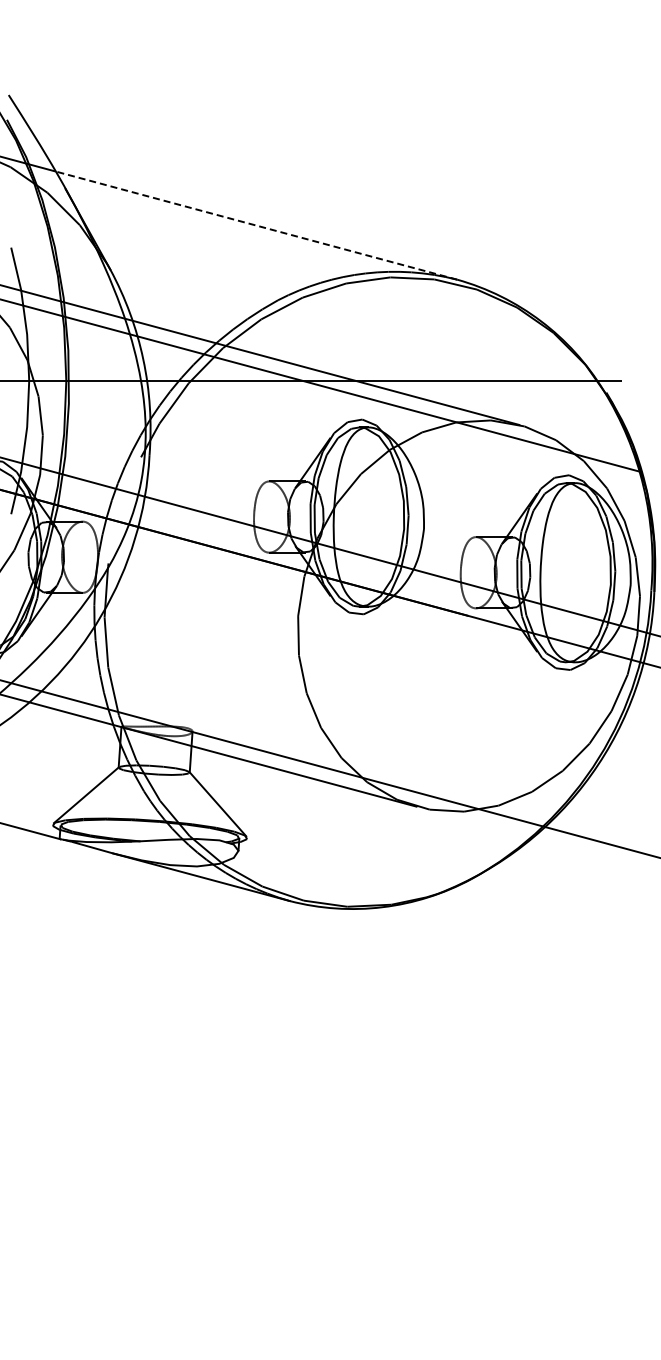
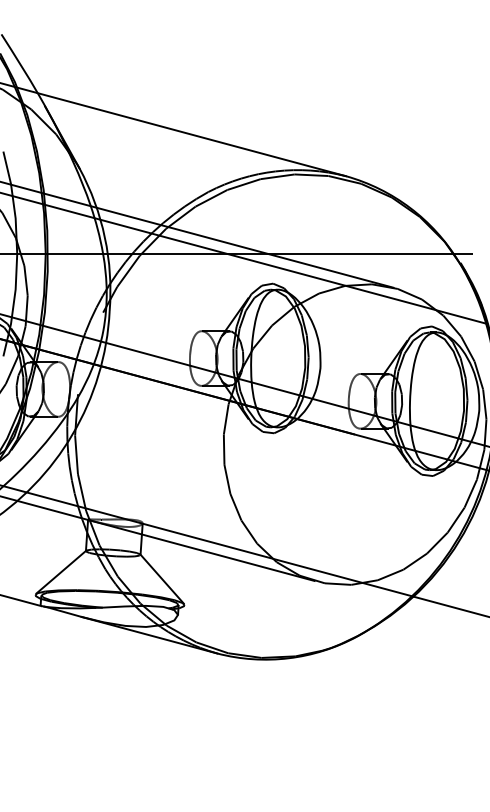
line: (256, 225) -> (191, 134), dashed -> solid

